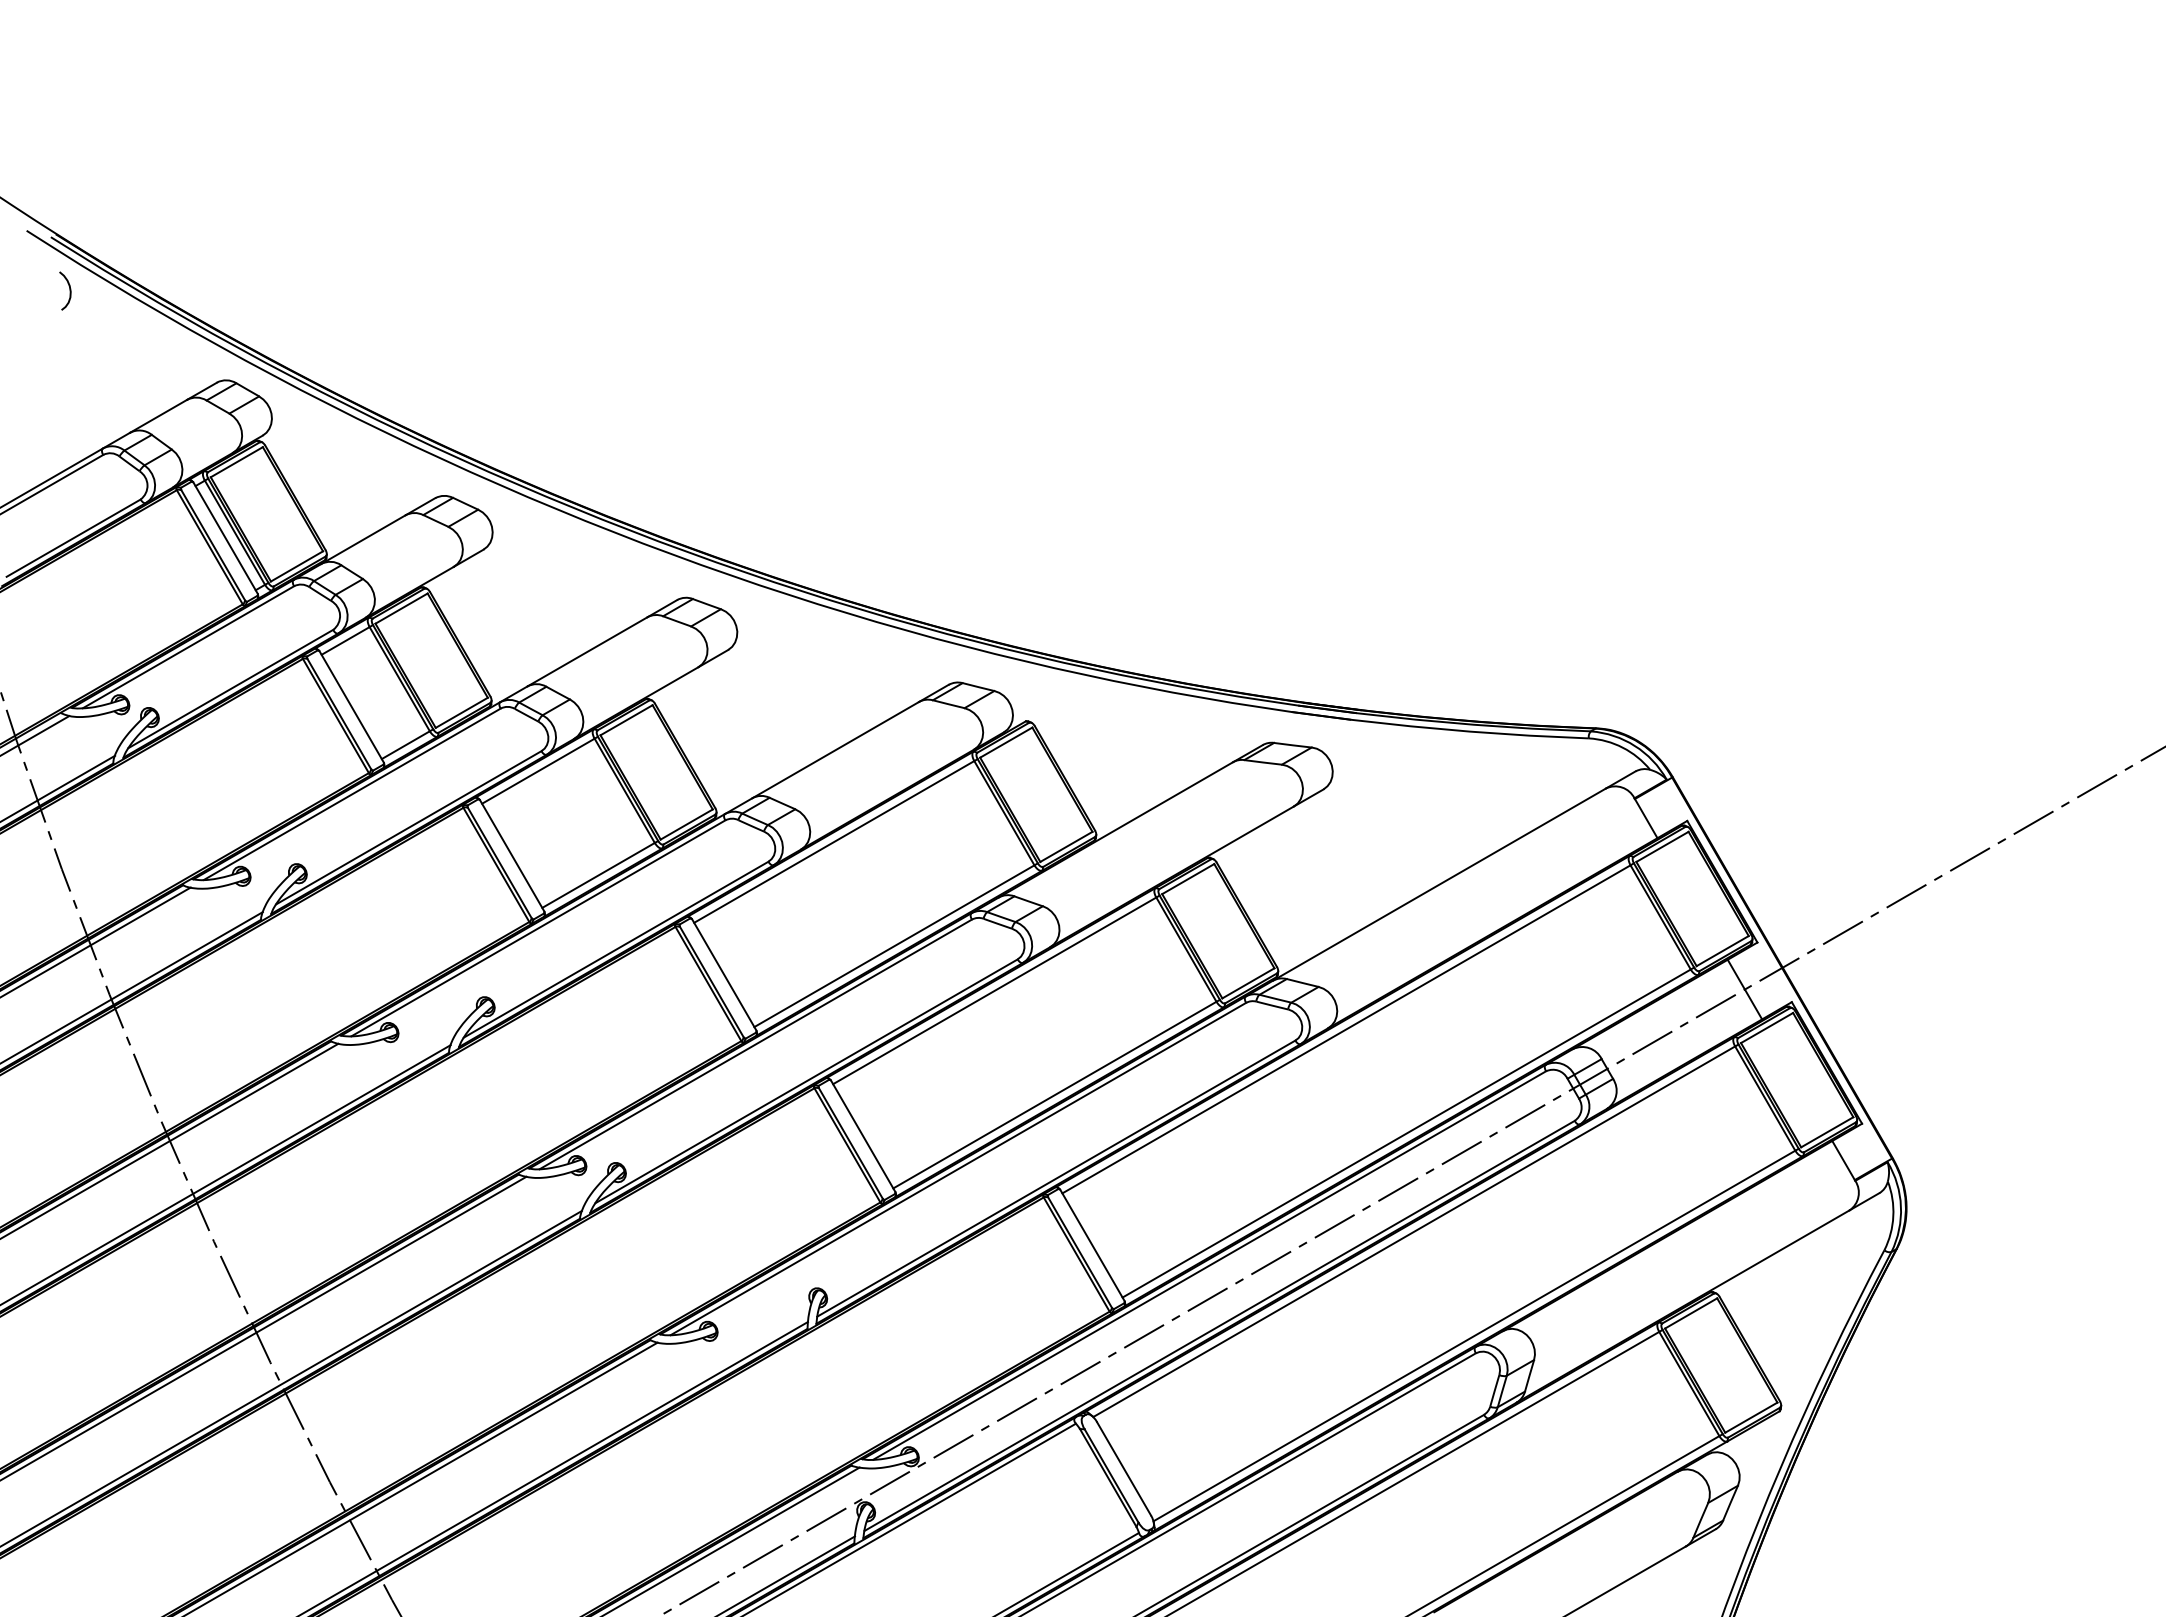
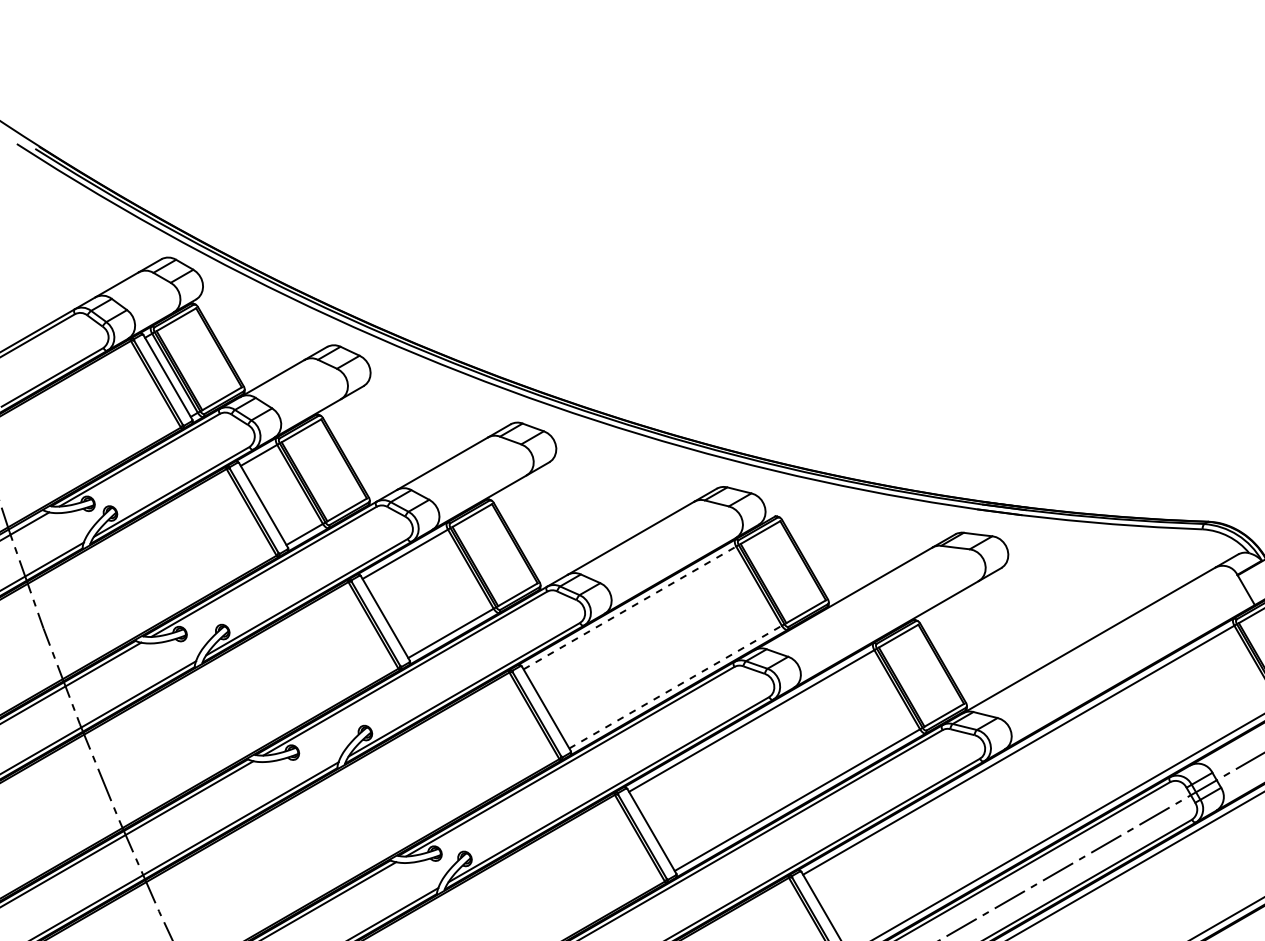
curve: (69, 290) -> (49, 189), removed
line: (834, 841) -> (630, 607), solid -> dashed
line: (894, 946) -> (675, 687), solid -> dashed

